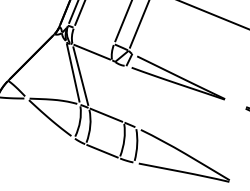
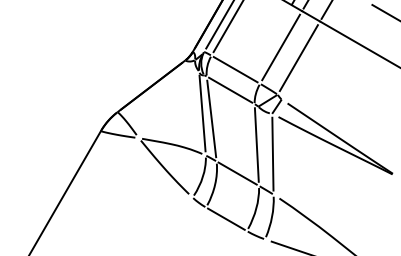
line: (93, 35) -> (235, 69), added
line: (117, 91) -> (256, 144), added
line: (130, 96) -> (272, 153), added

